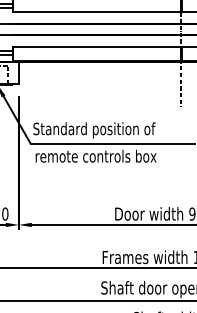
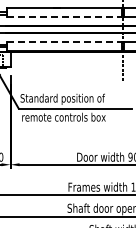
line: (96, 12) -> (64, 17), solid -> dashed
line: (96, 46) -> (64, 41), solid -> dashed

